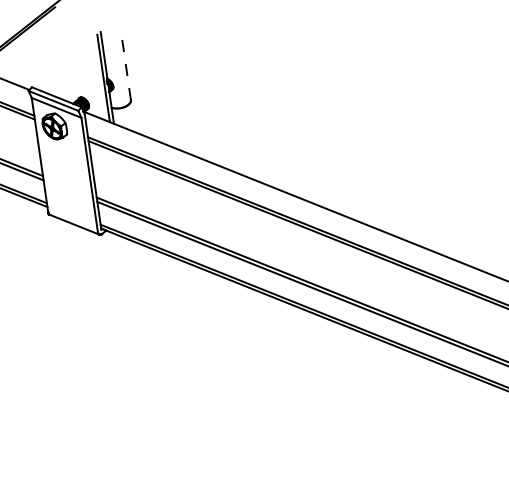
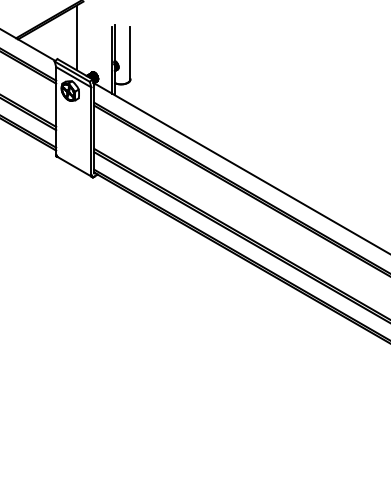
line: (54, 56) -> (77, 38), added
line: (126, 64) -> (130, 52), dashed -> solid

